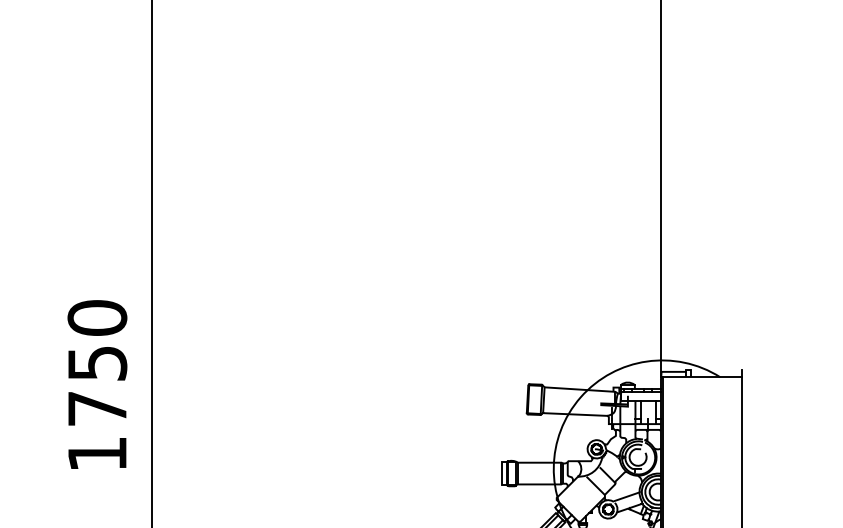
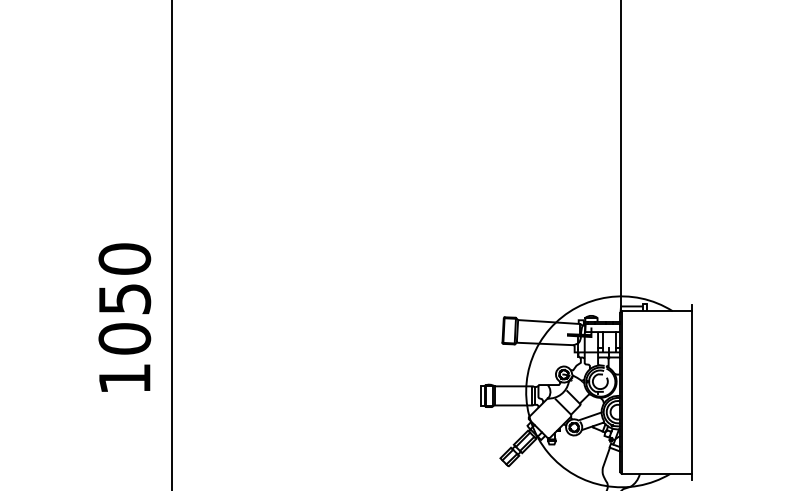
text: (97, 408) -> (124, 338), 1750 -> 1050

